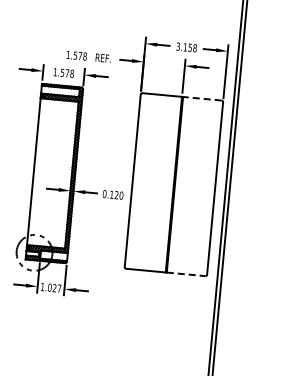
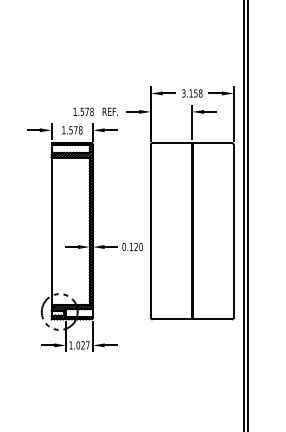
line: (202, 99) -> (212, 143), dashed -> solid
line: (186, 274) -> (213, 319), dashed -> solid

